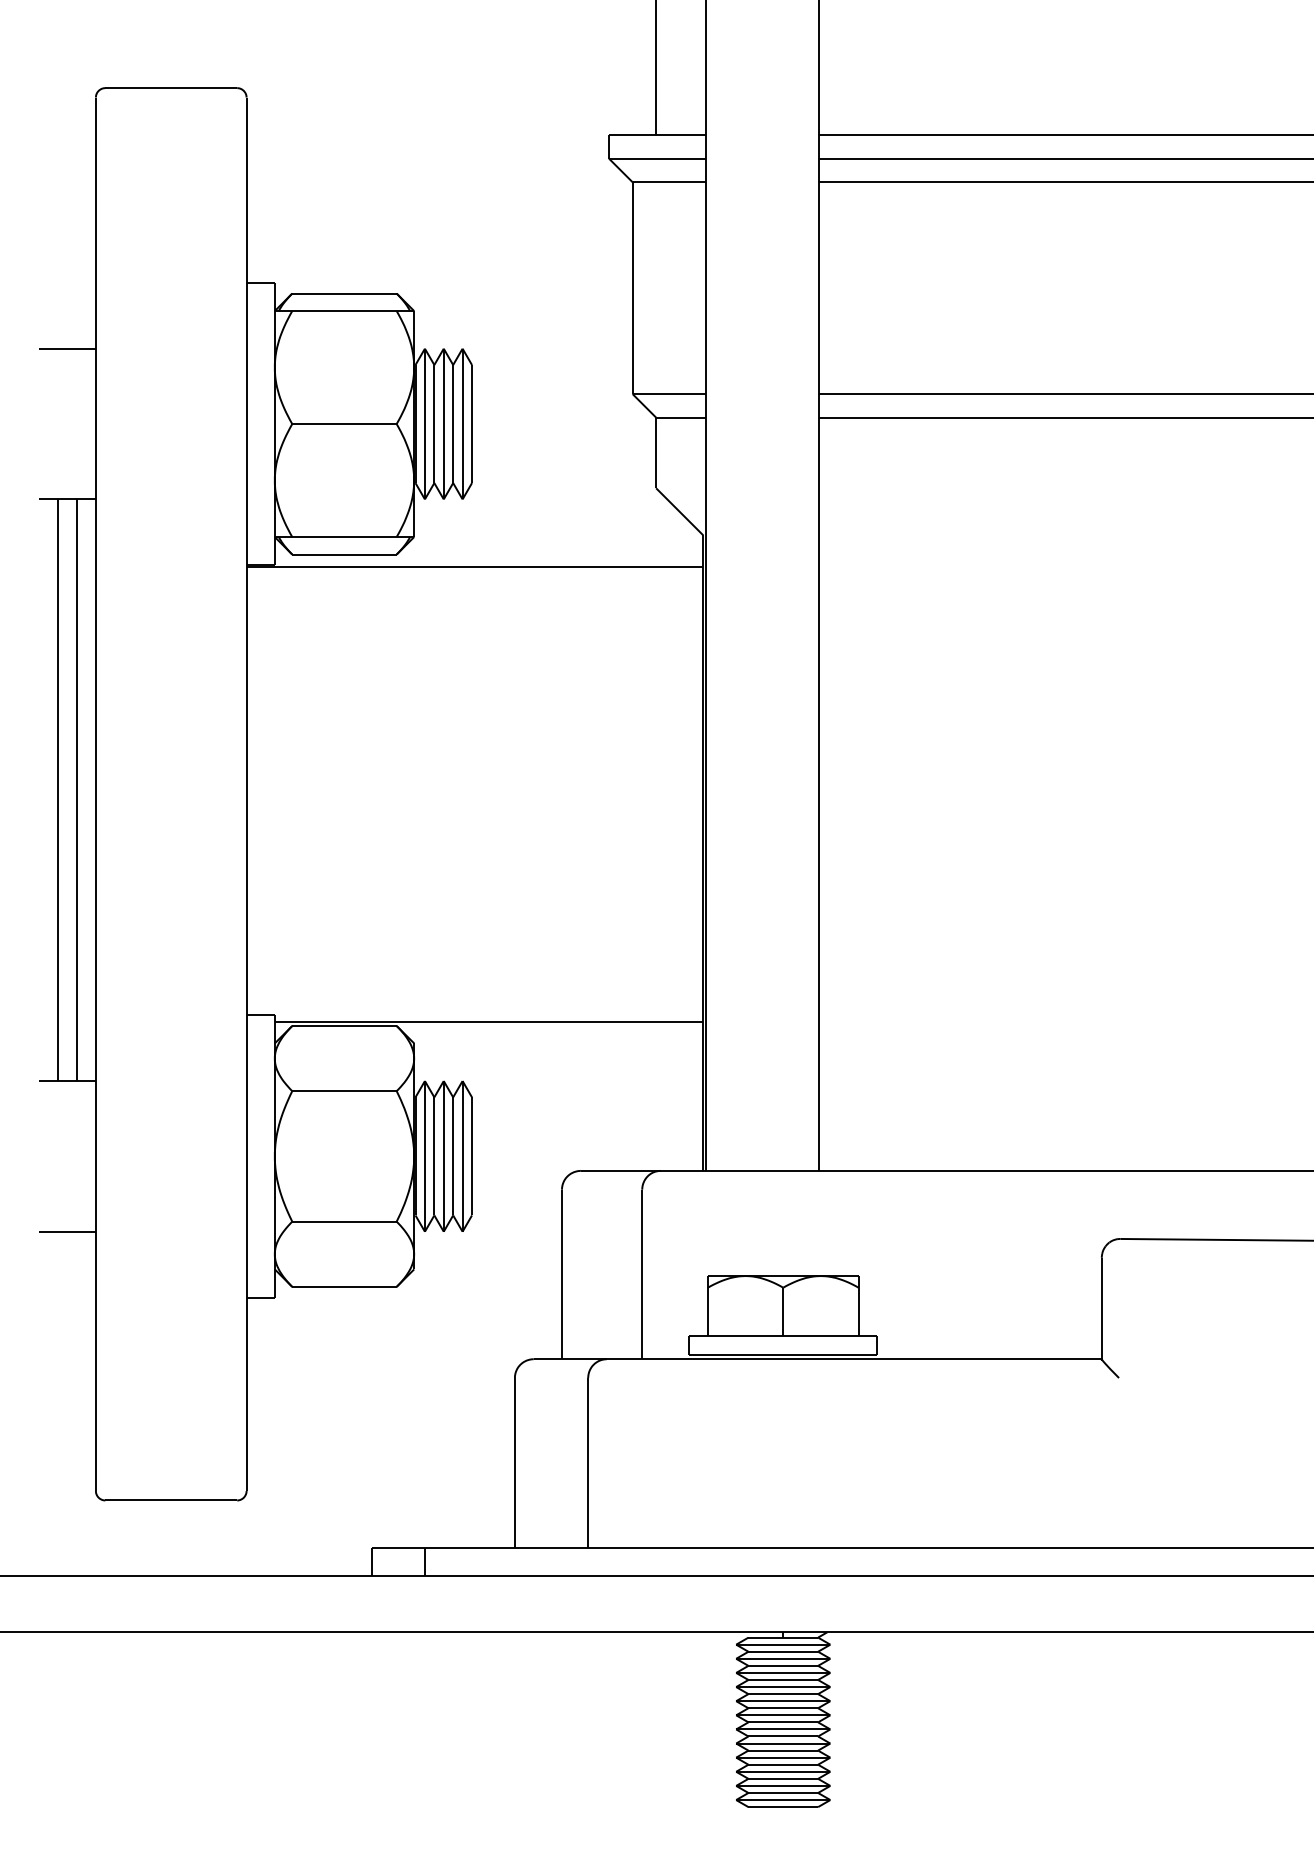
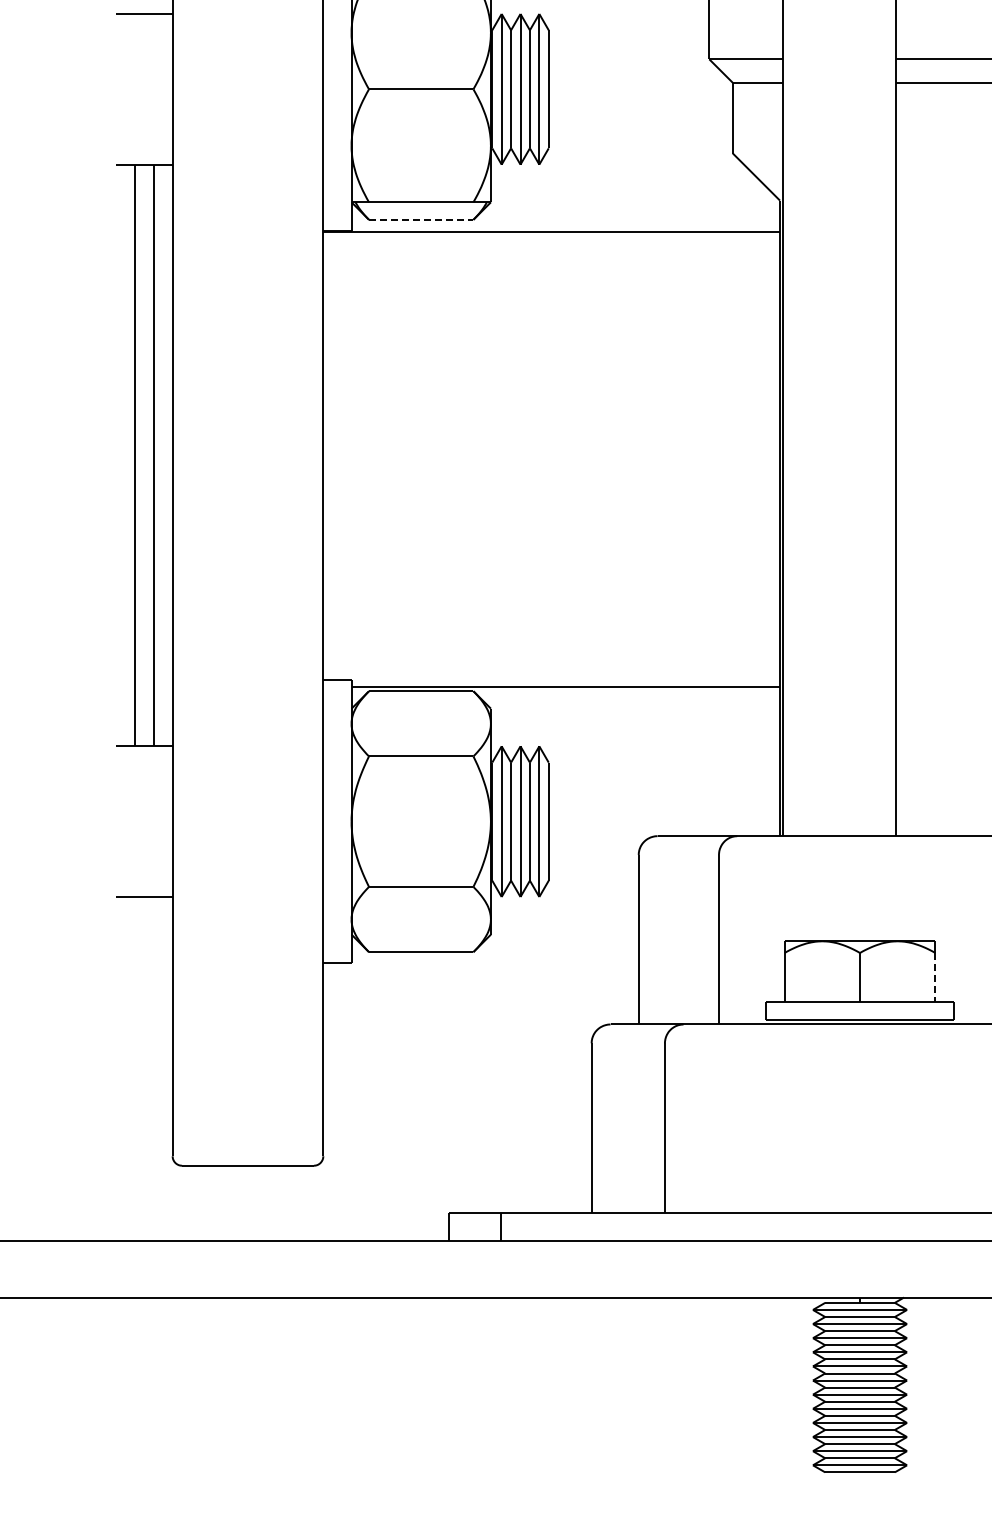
line: (344, 554) -> (421, 219), solid -> dashed
line: (858, 1312) -> (935, 977), solid -> dashed

